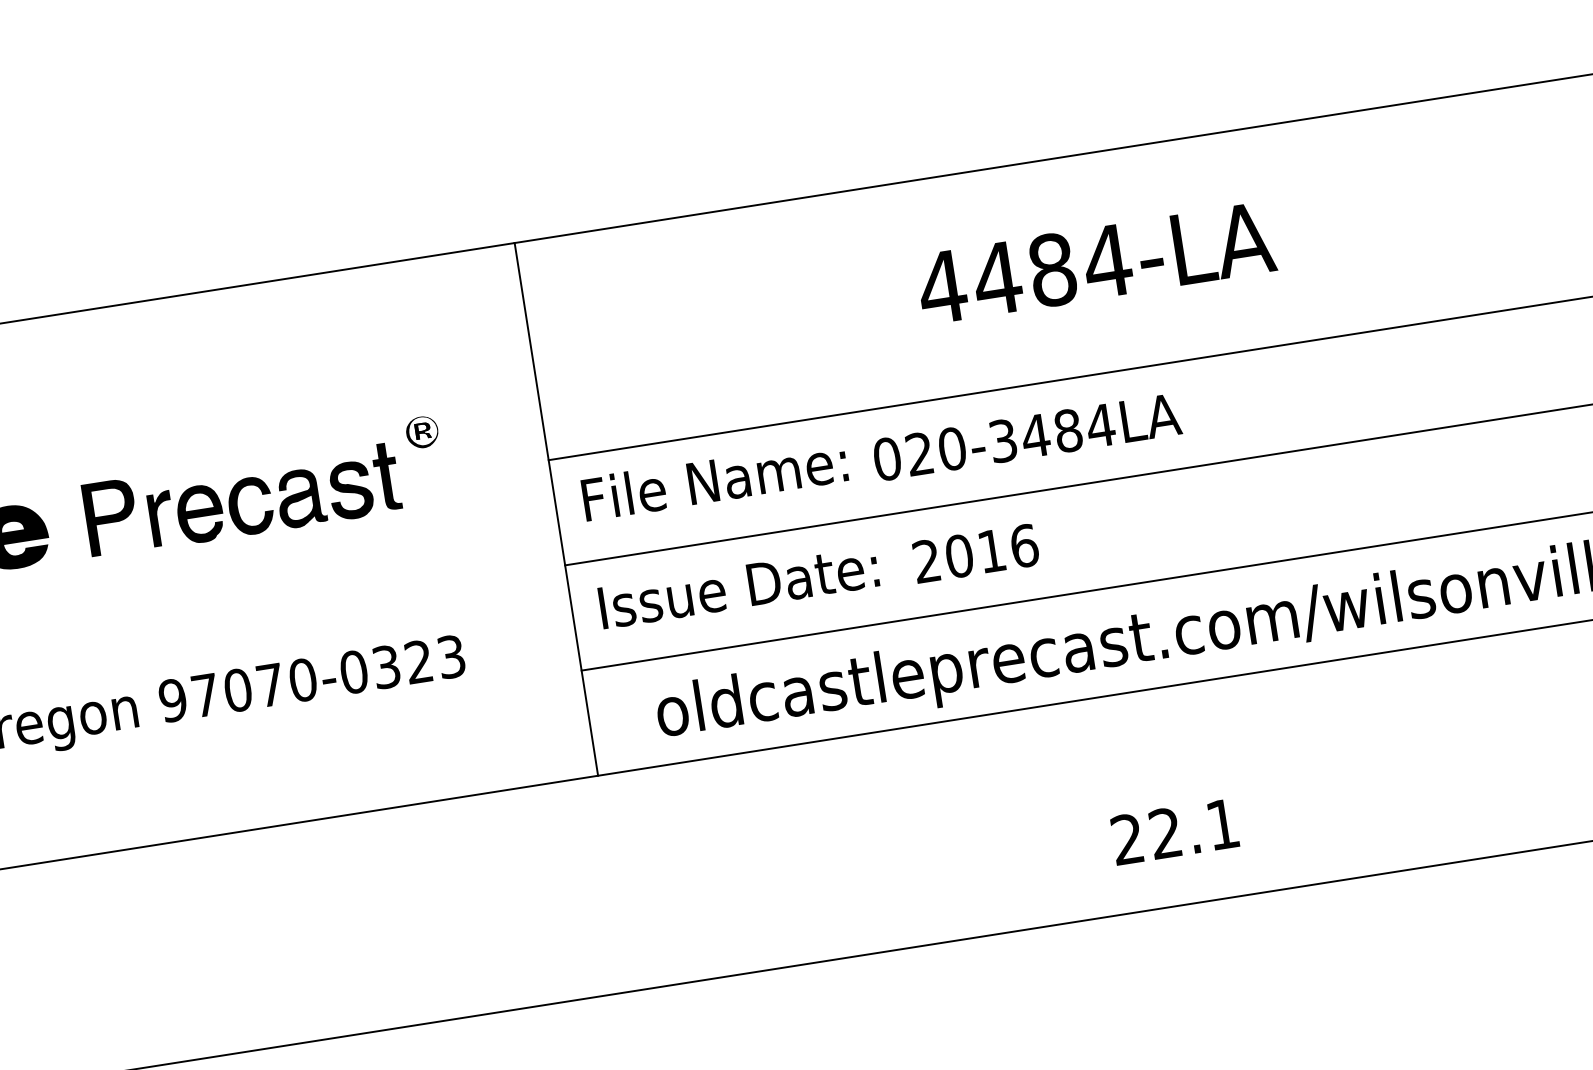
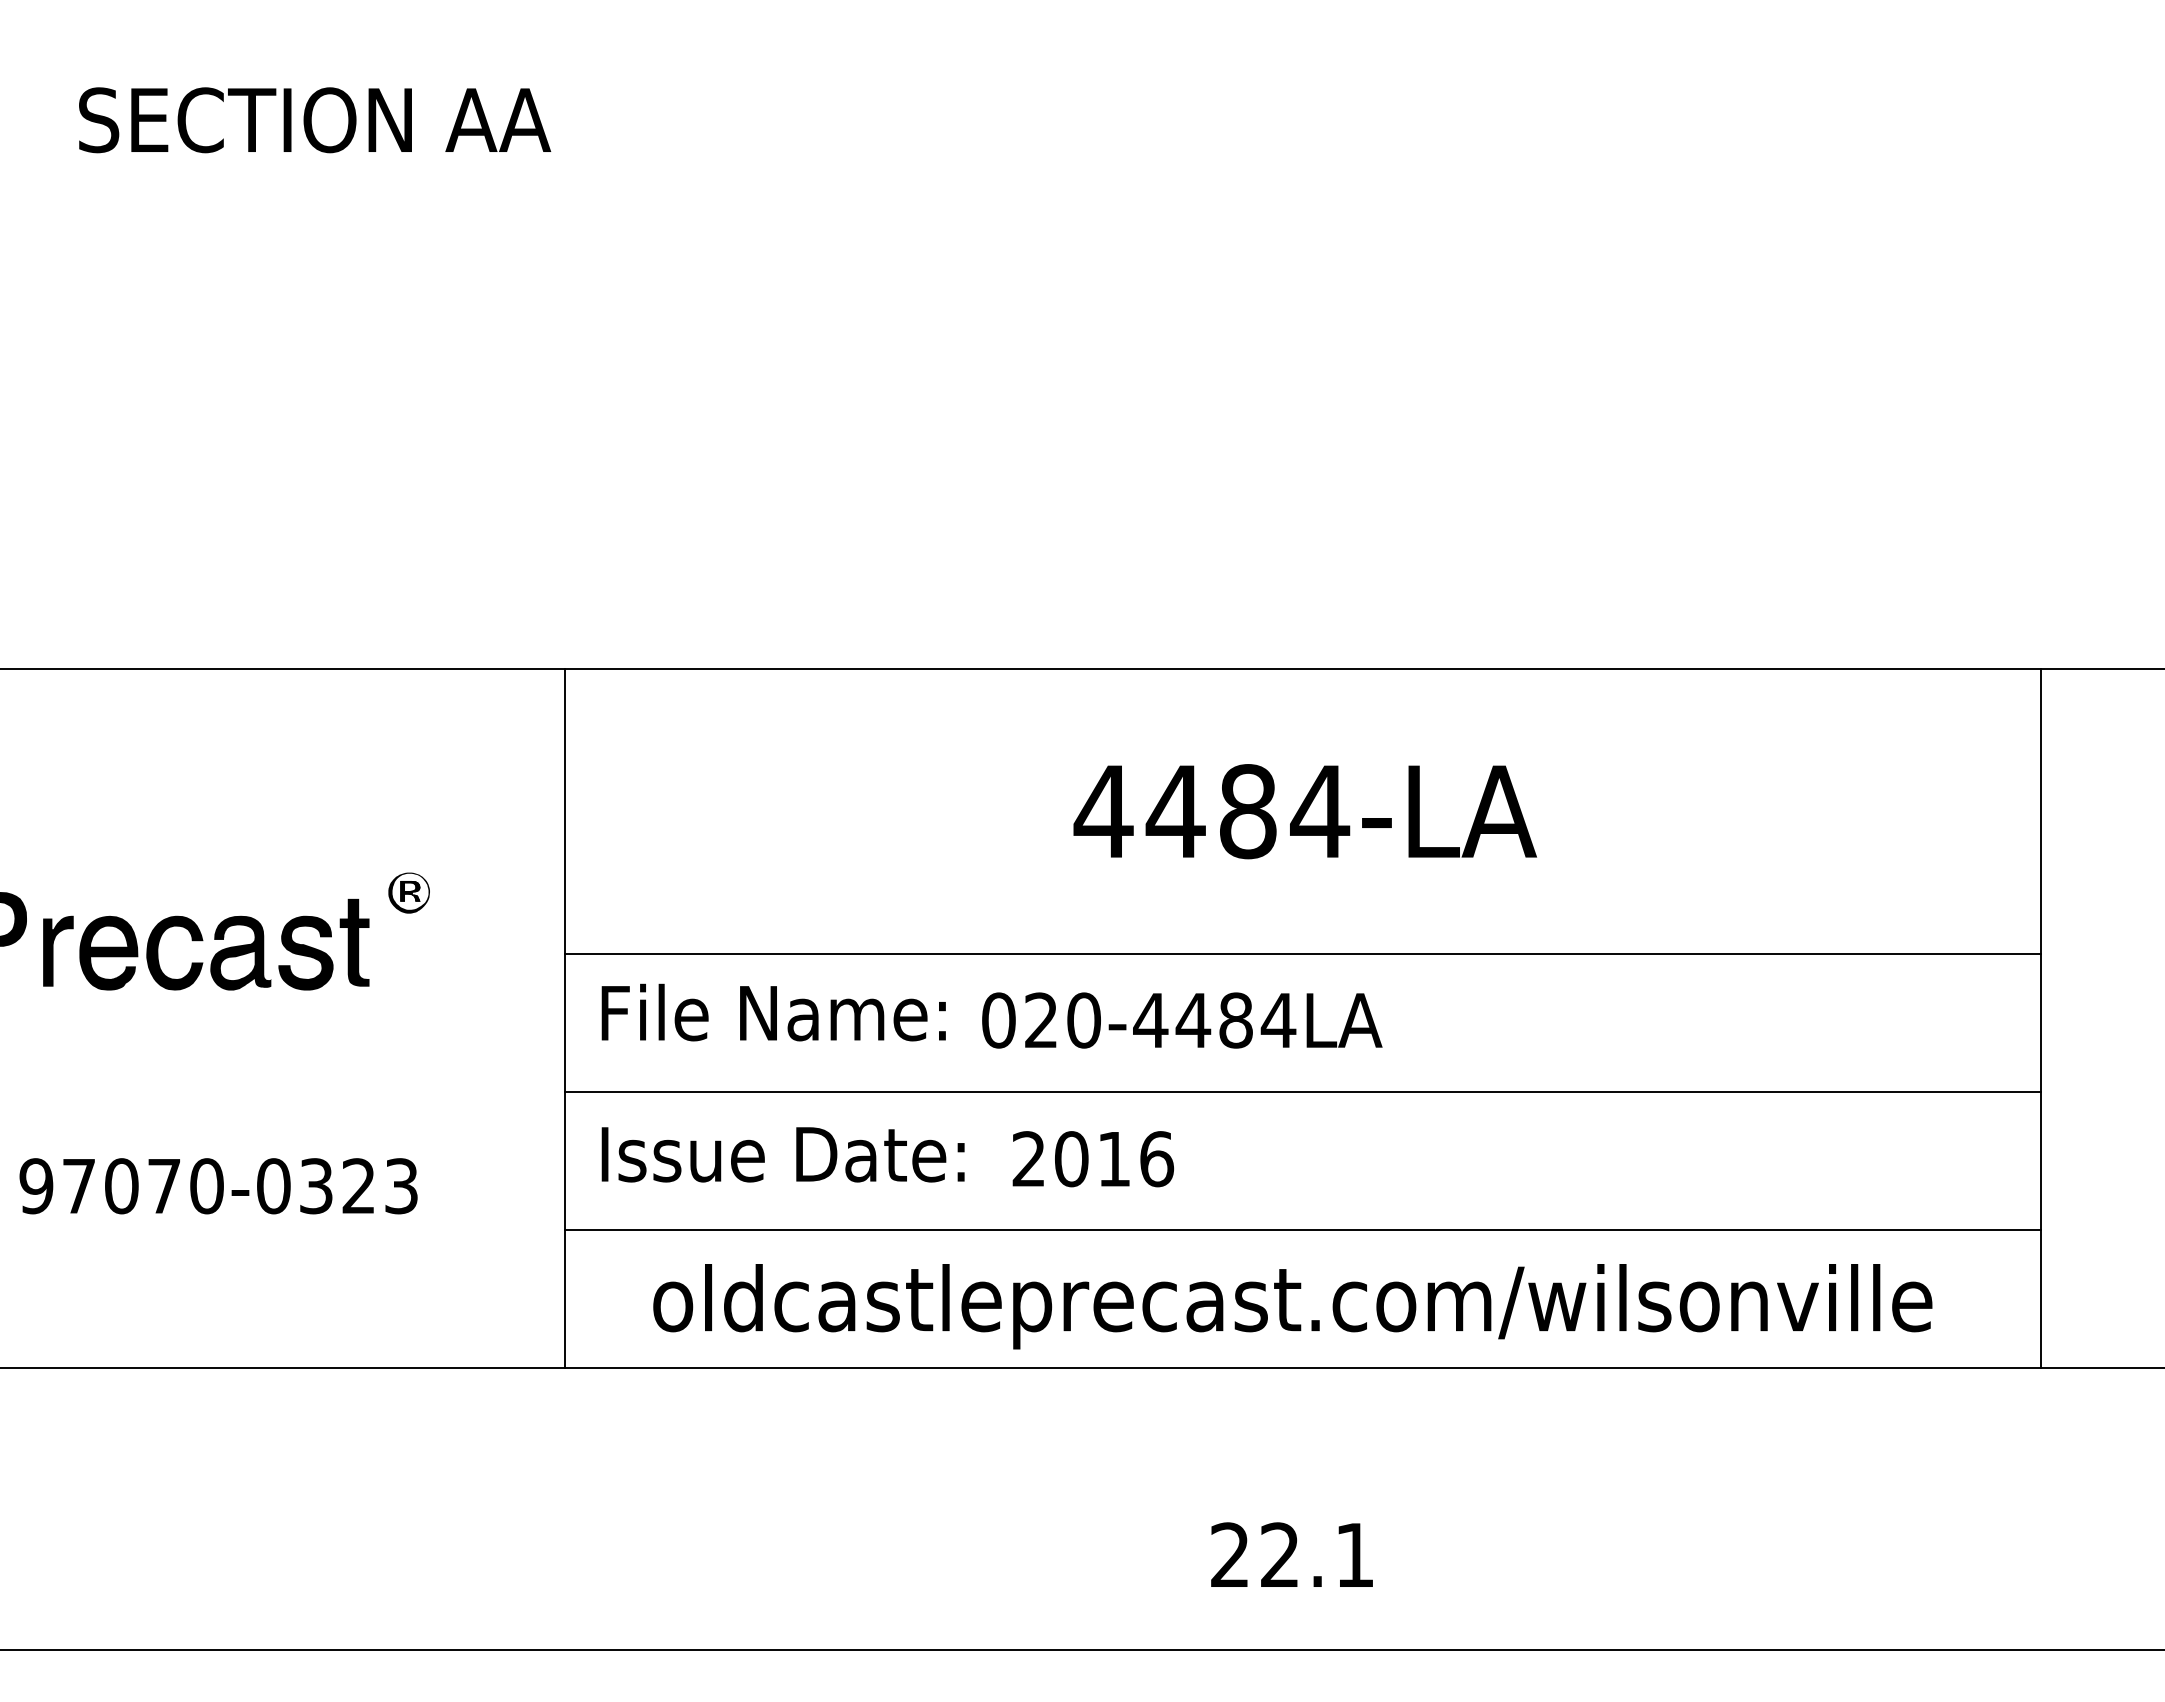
text: (1003, 441) -> (1150, 1020), 020-3484LA -> 020-4484LA

